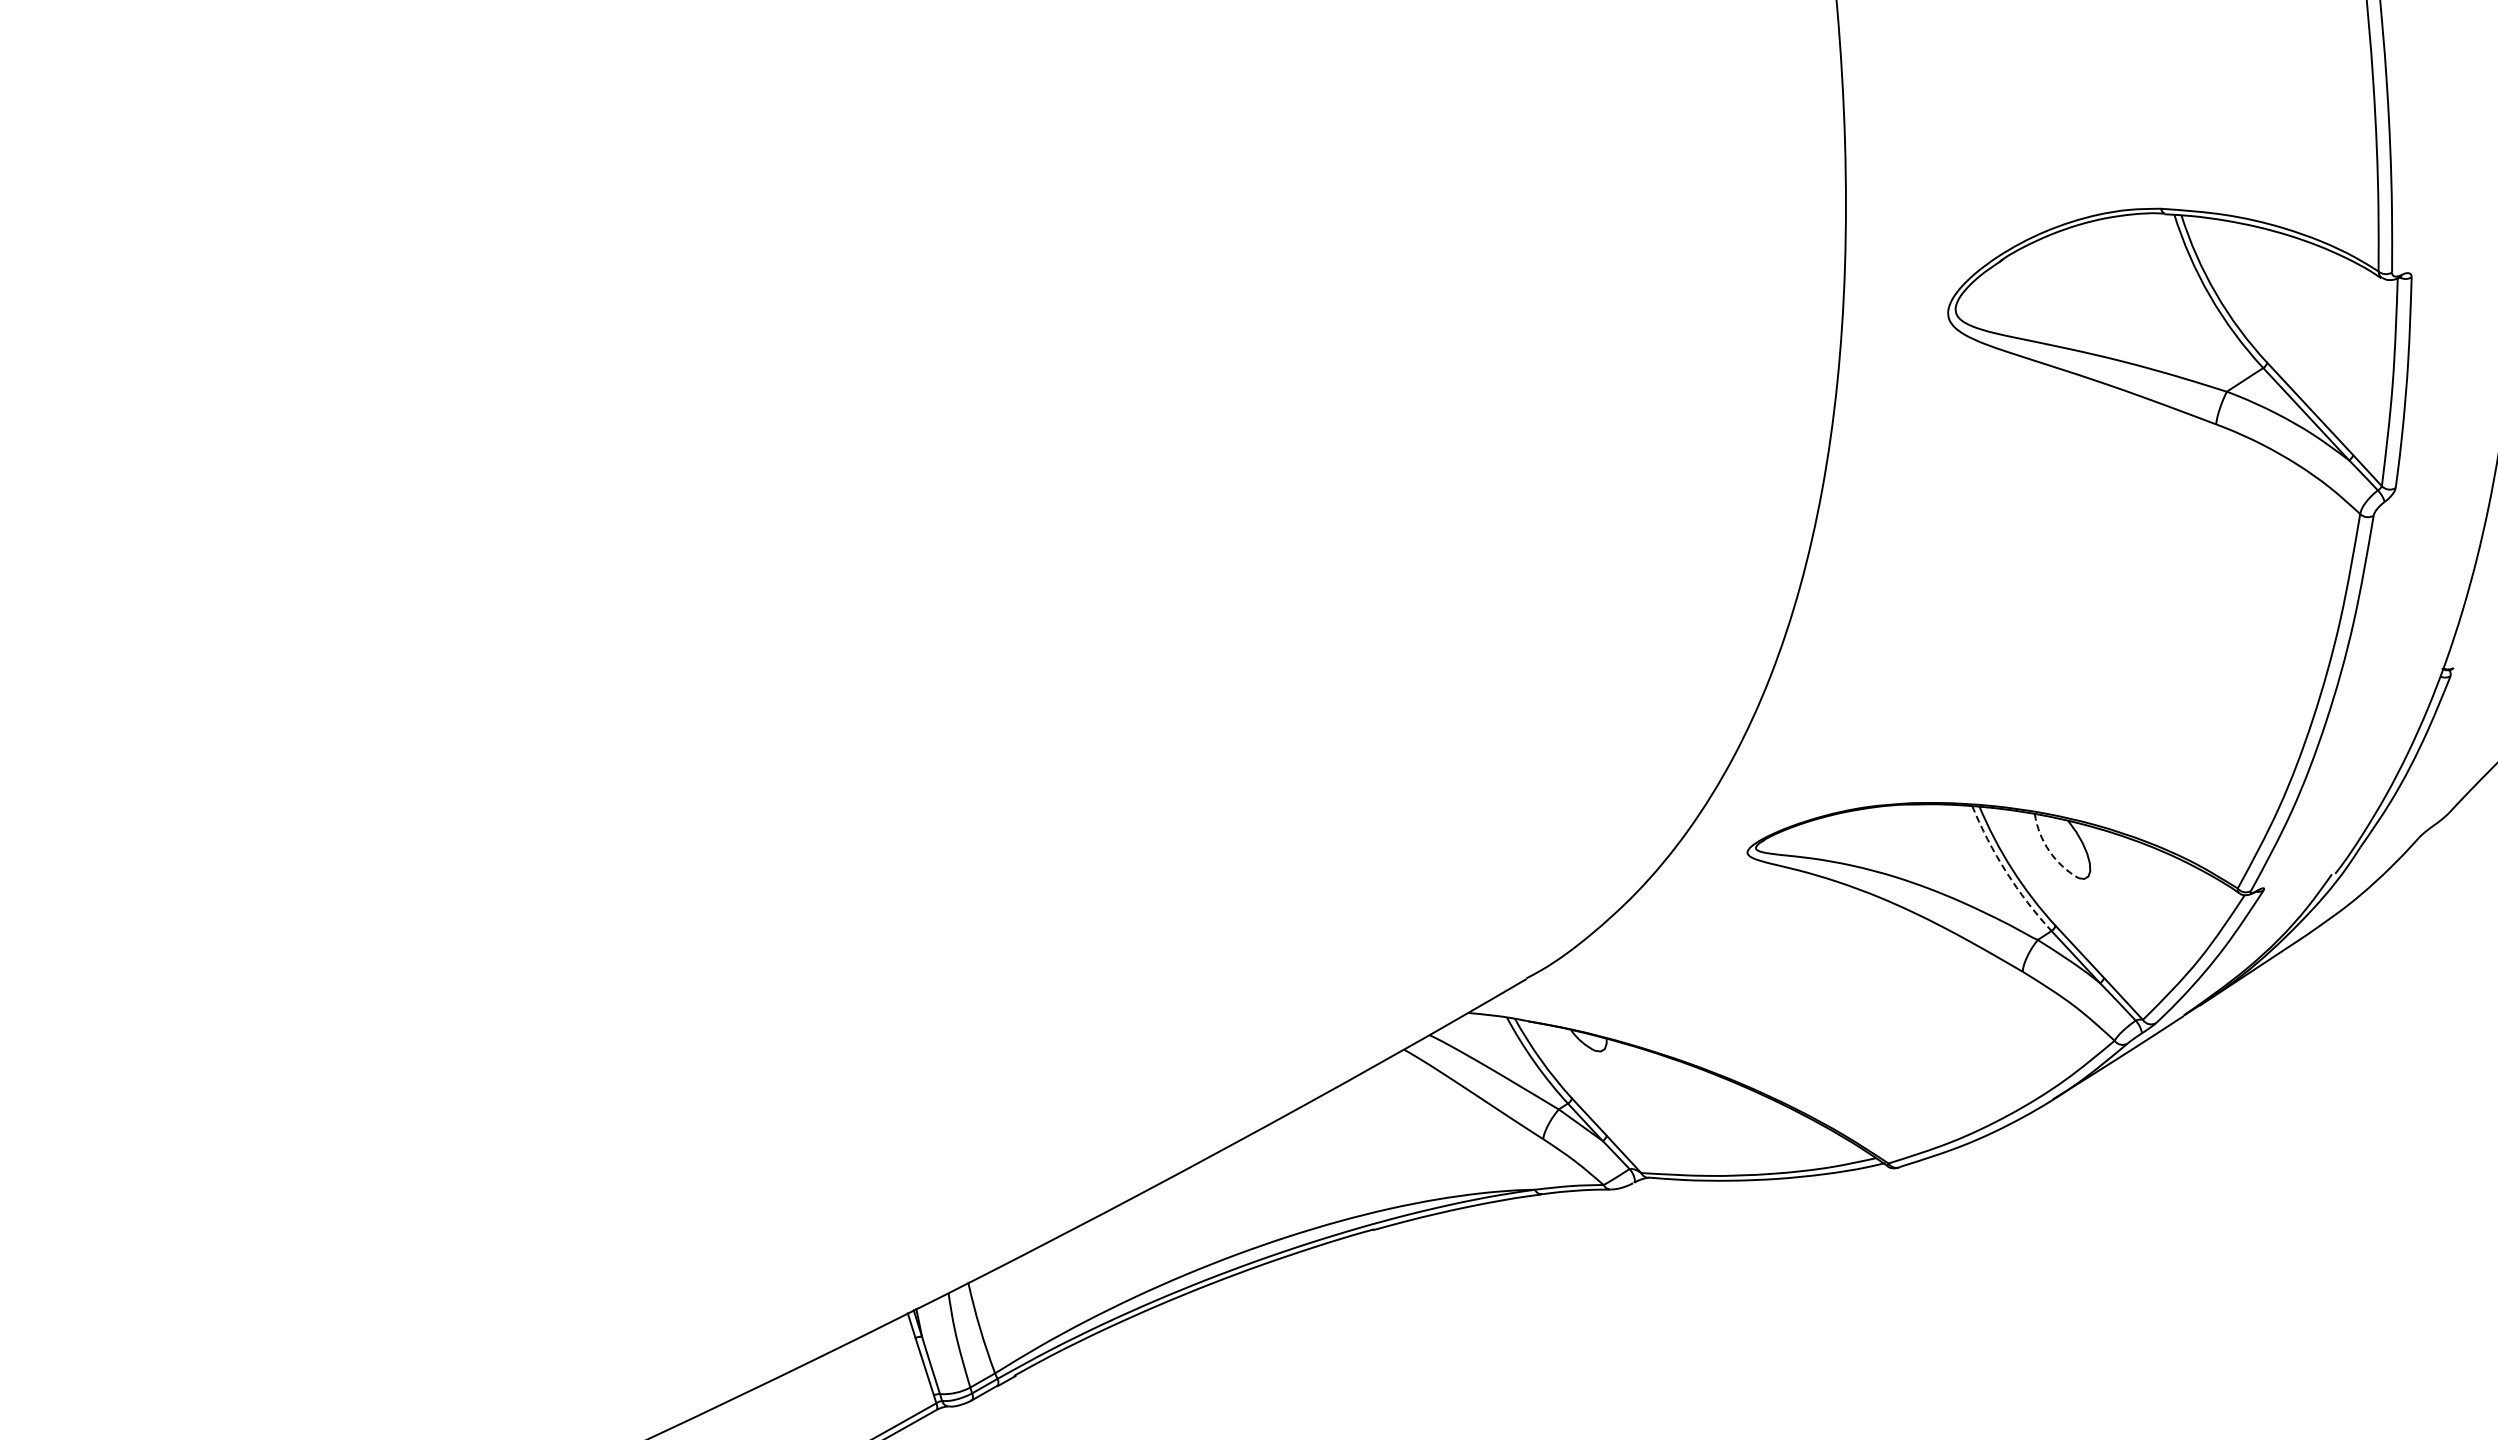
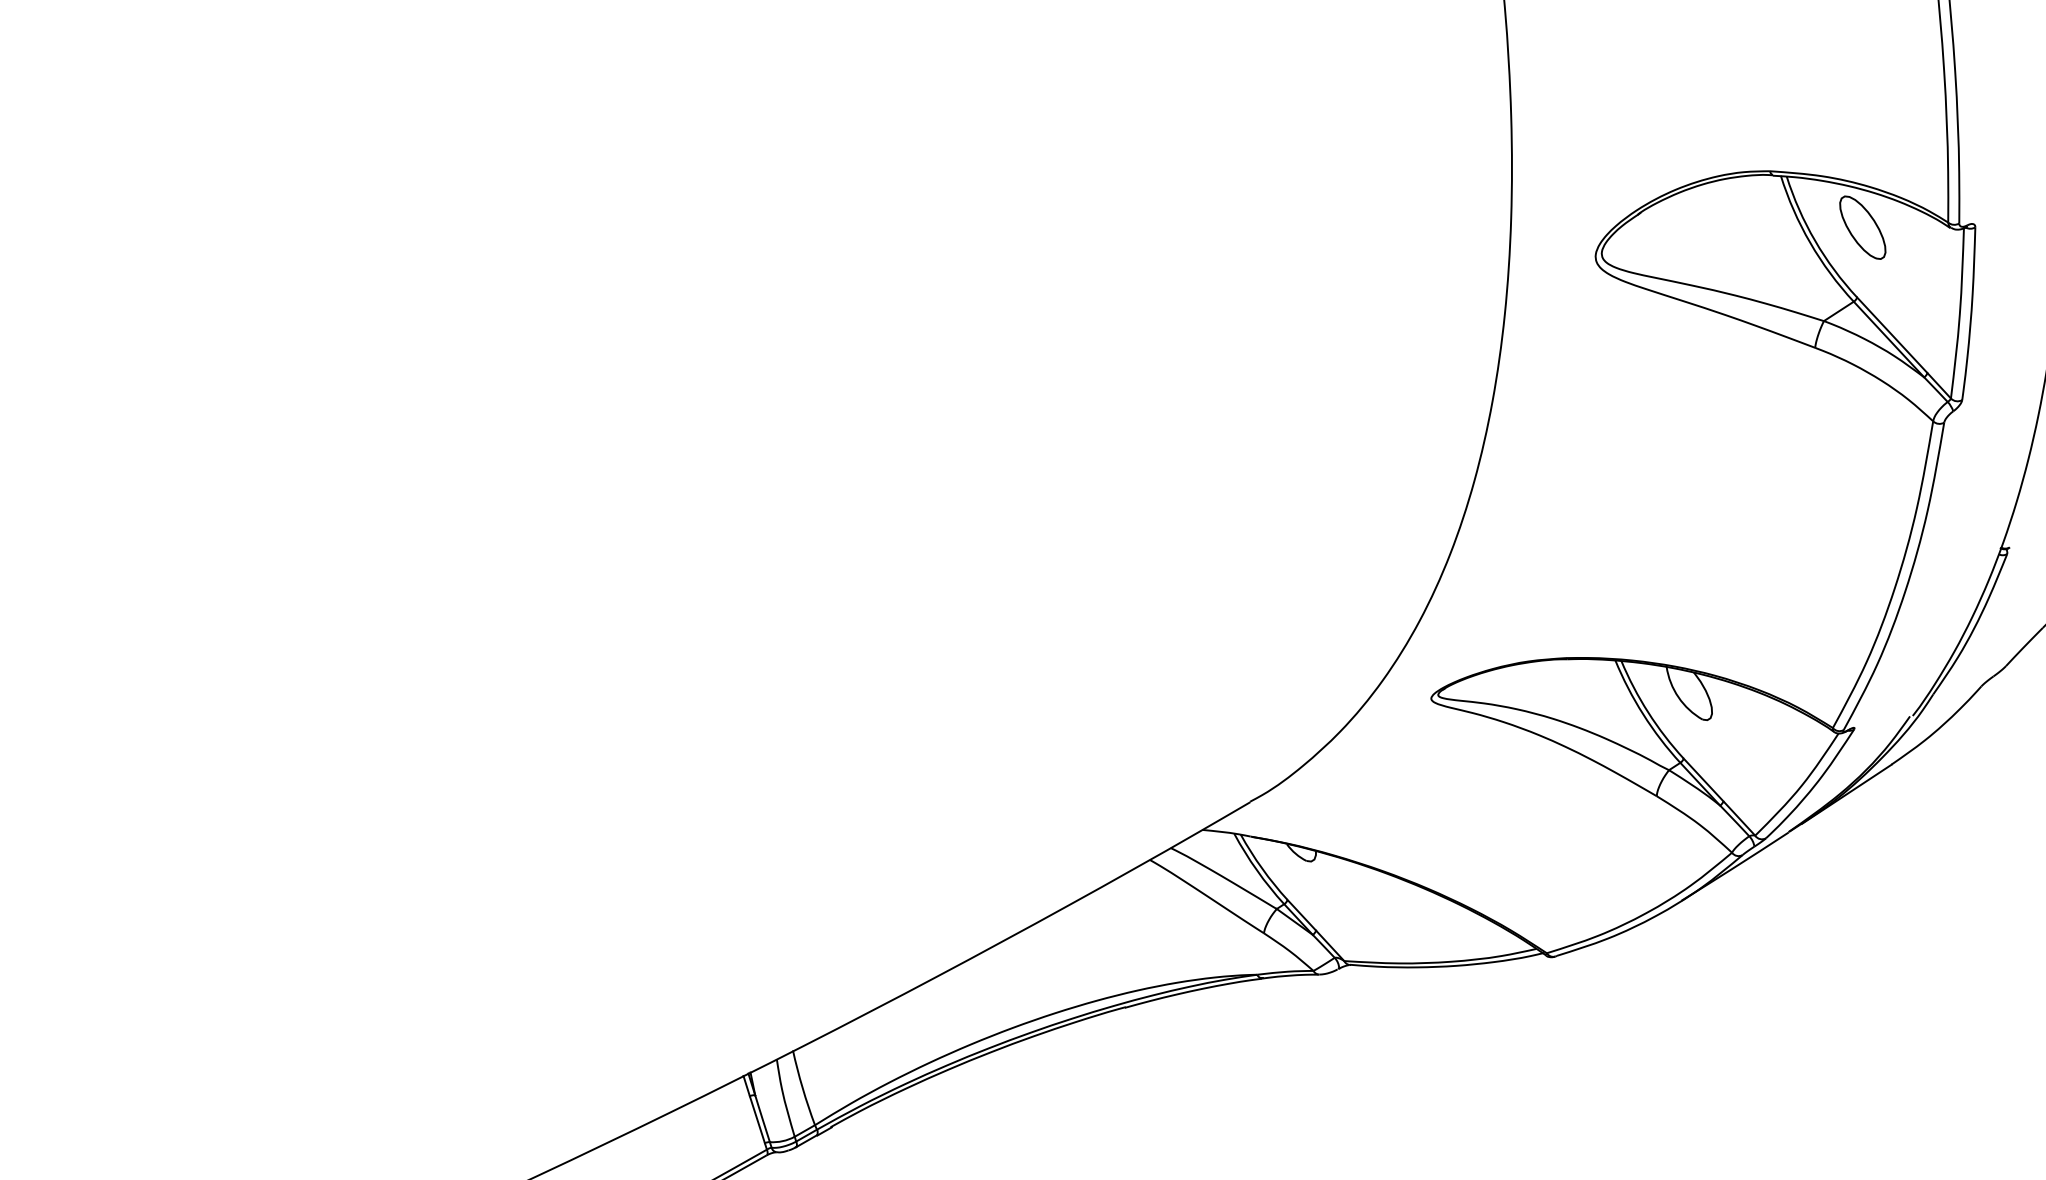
part: (2273, 277) -> (1862, 227), added
arc: (2049, 851) -> (1678, 697), dashed -> solid
arc: (2006, 872) -> (1643, 714), dashed -> solid

